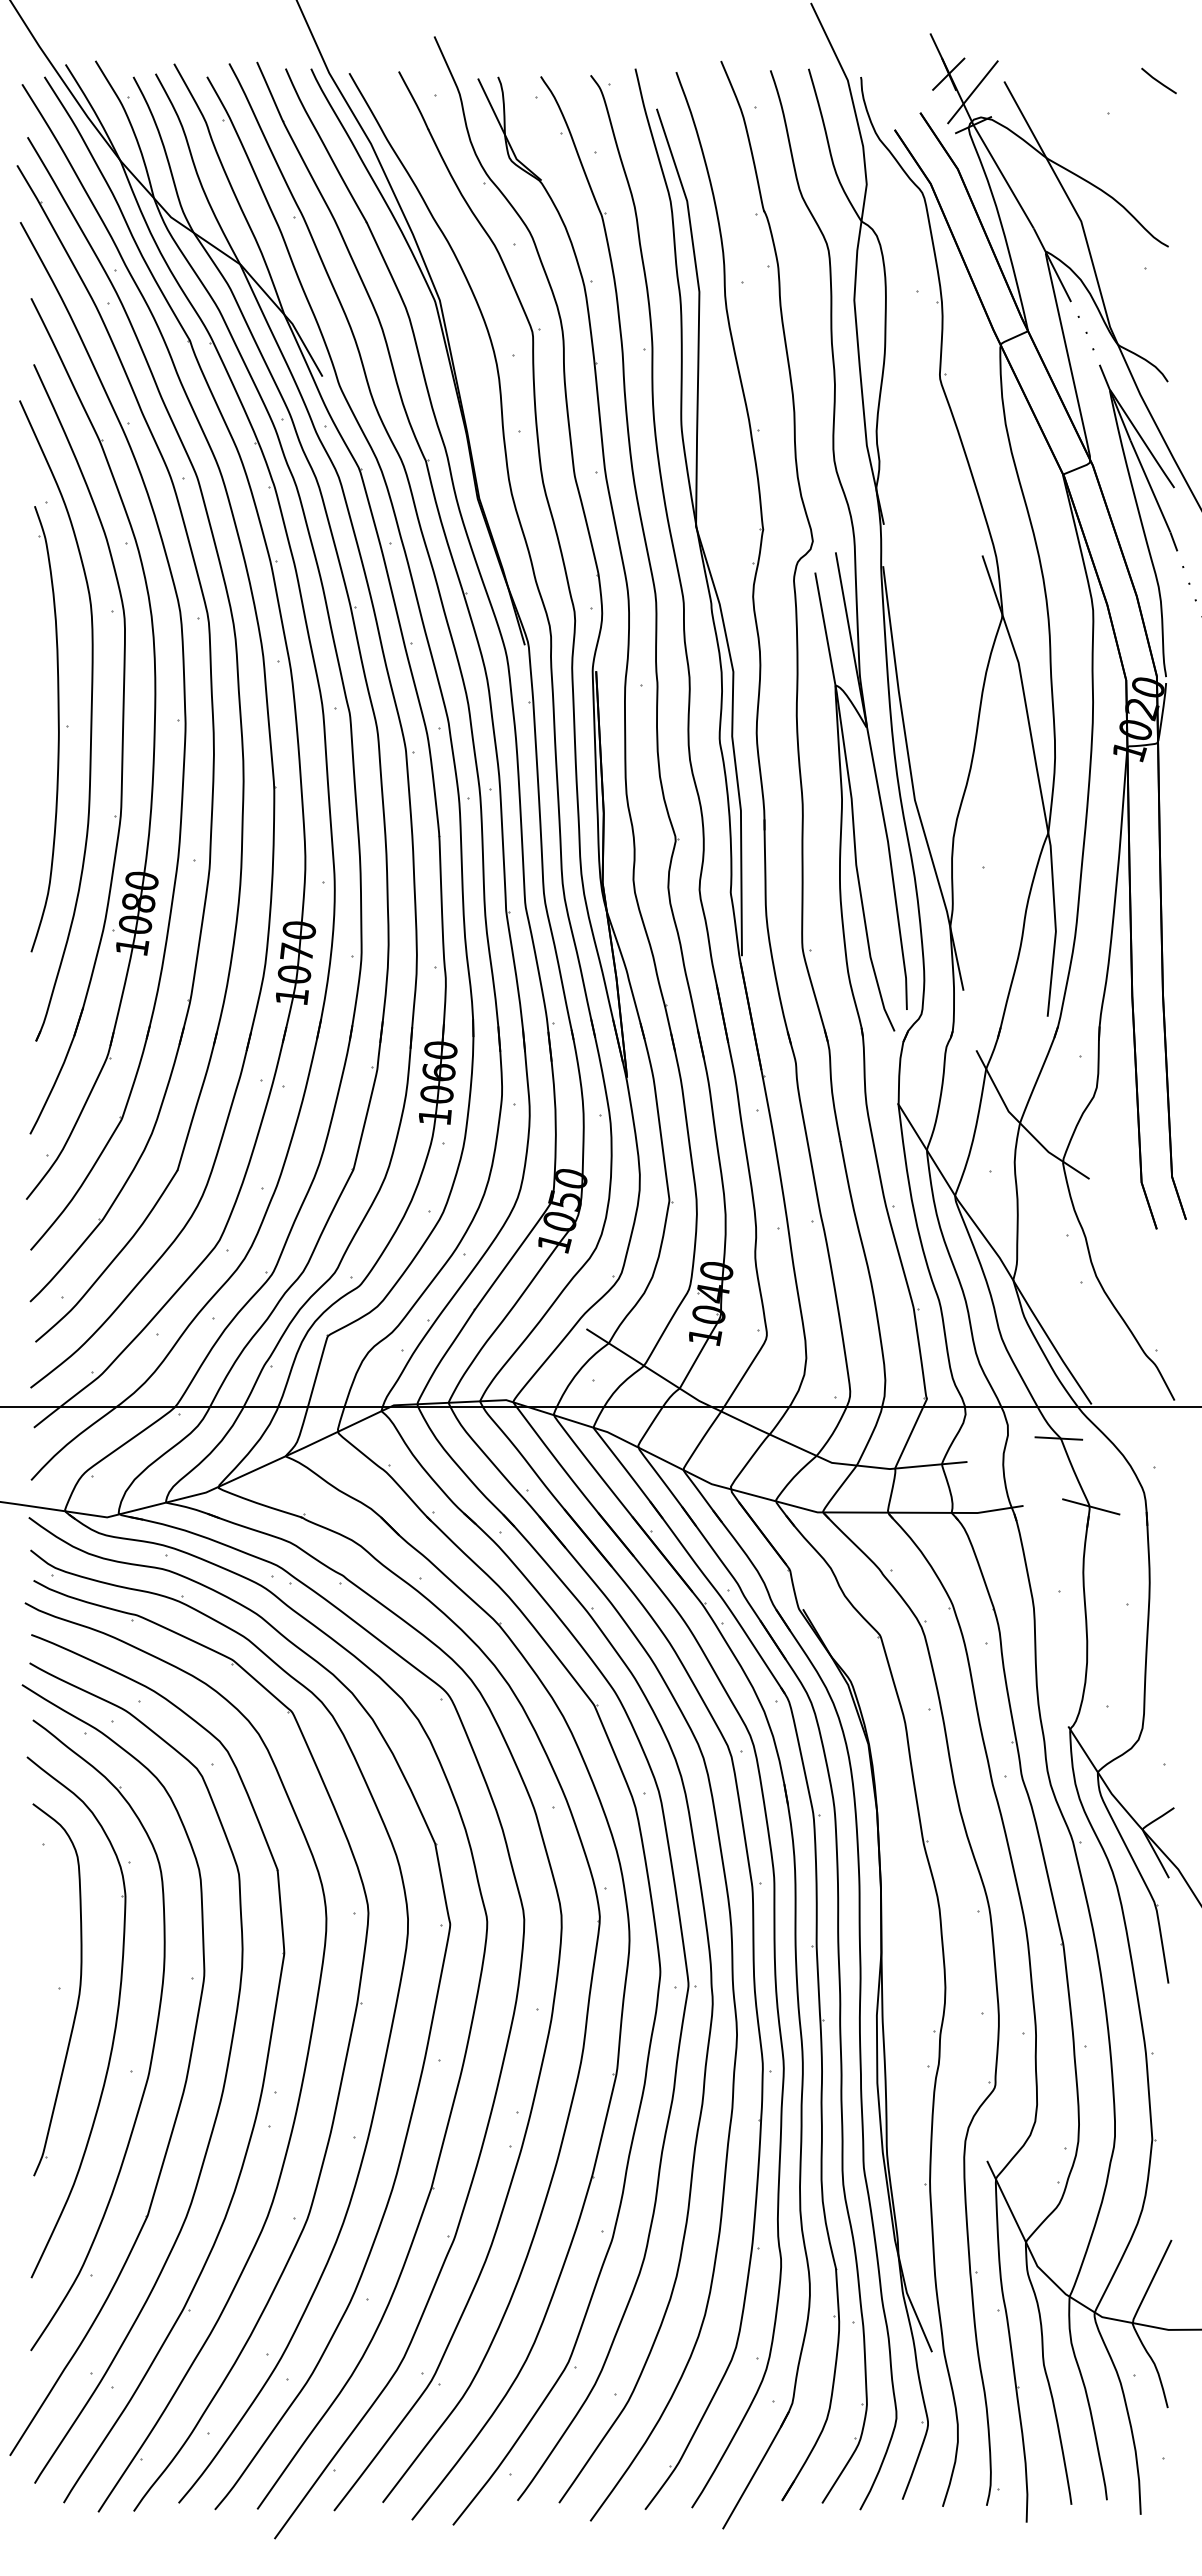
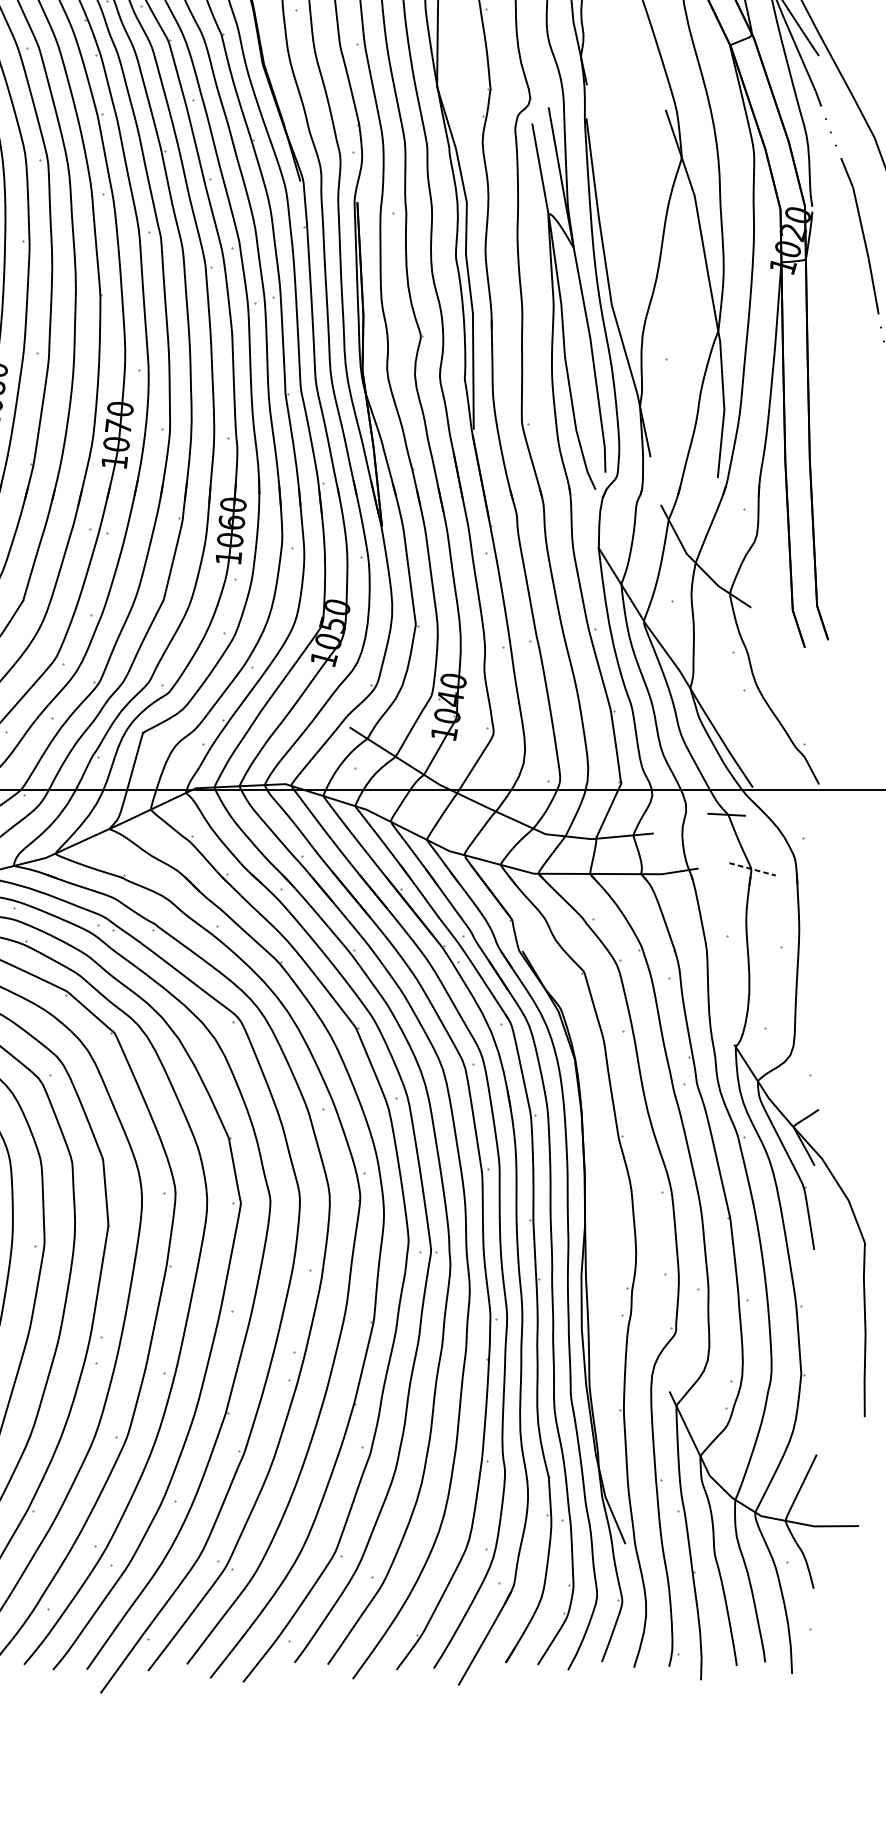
line: (1091, 1507) -> (752, 869), solid -> dashed

